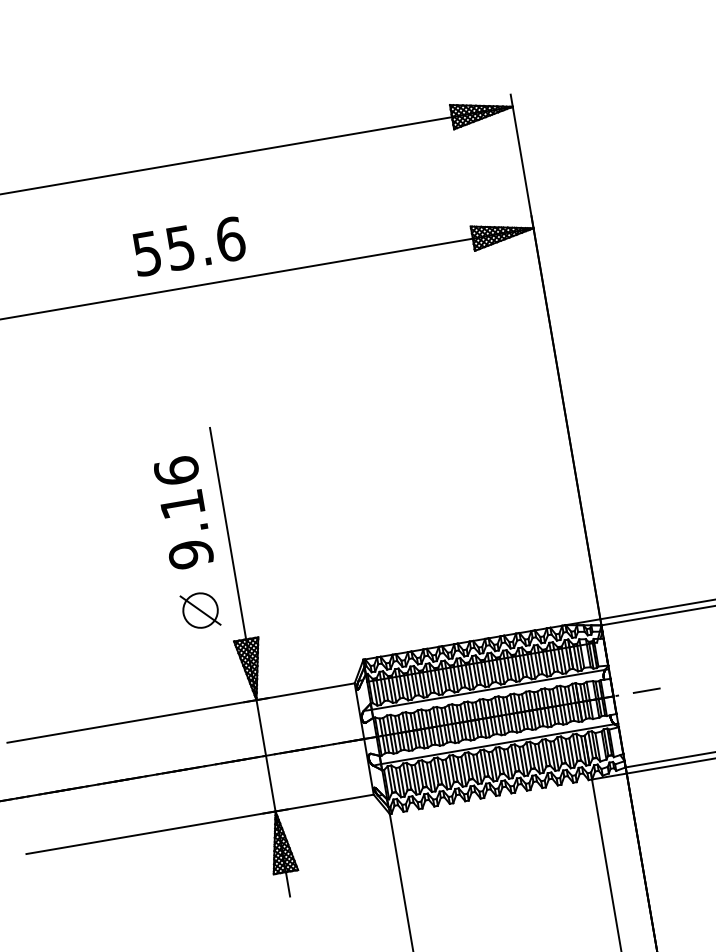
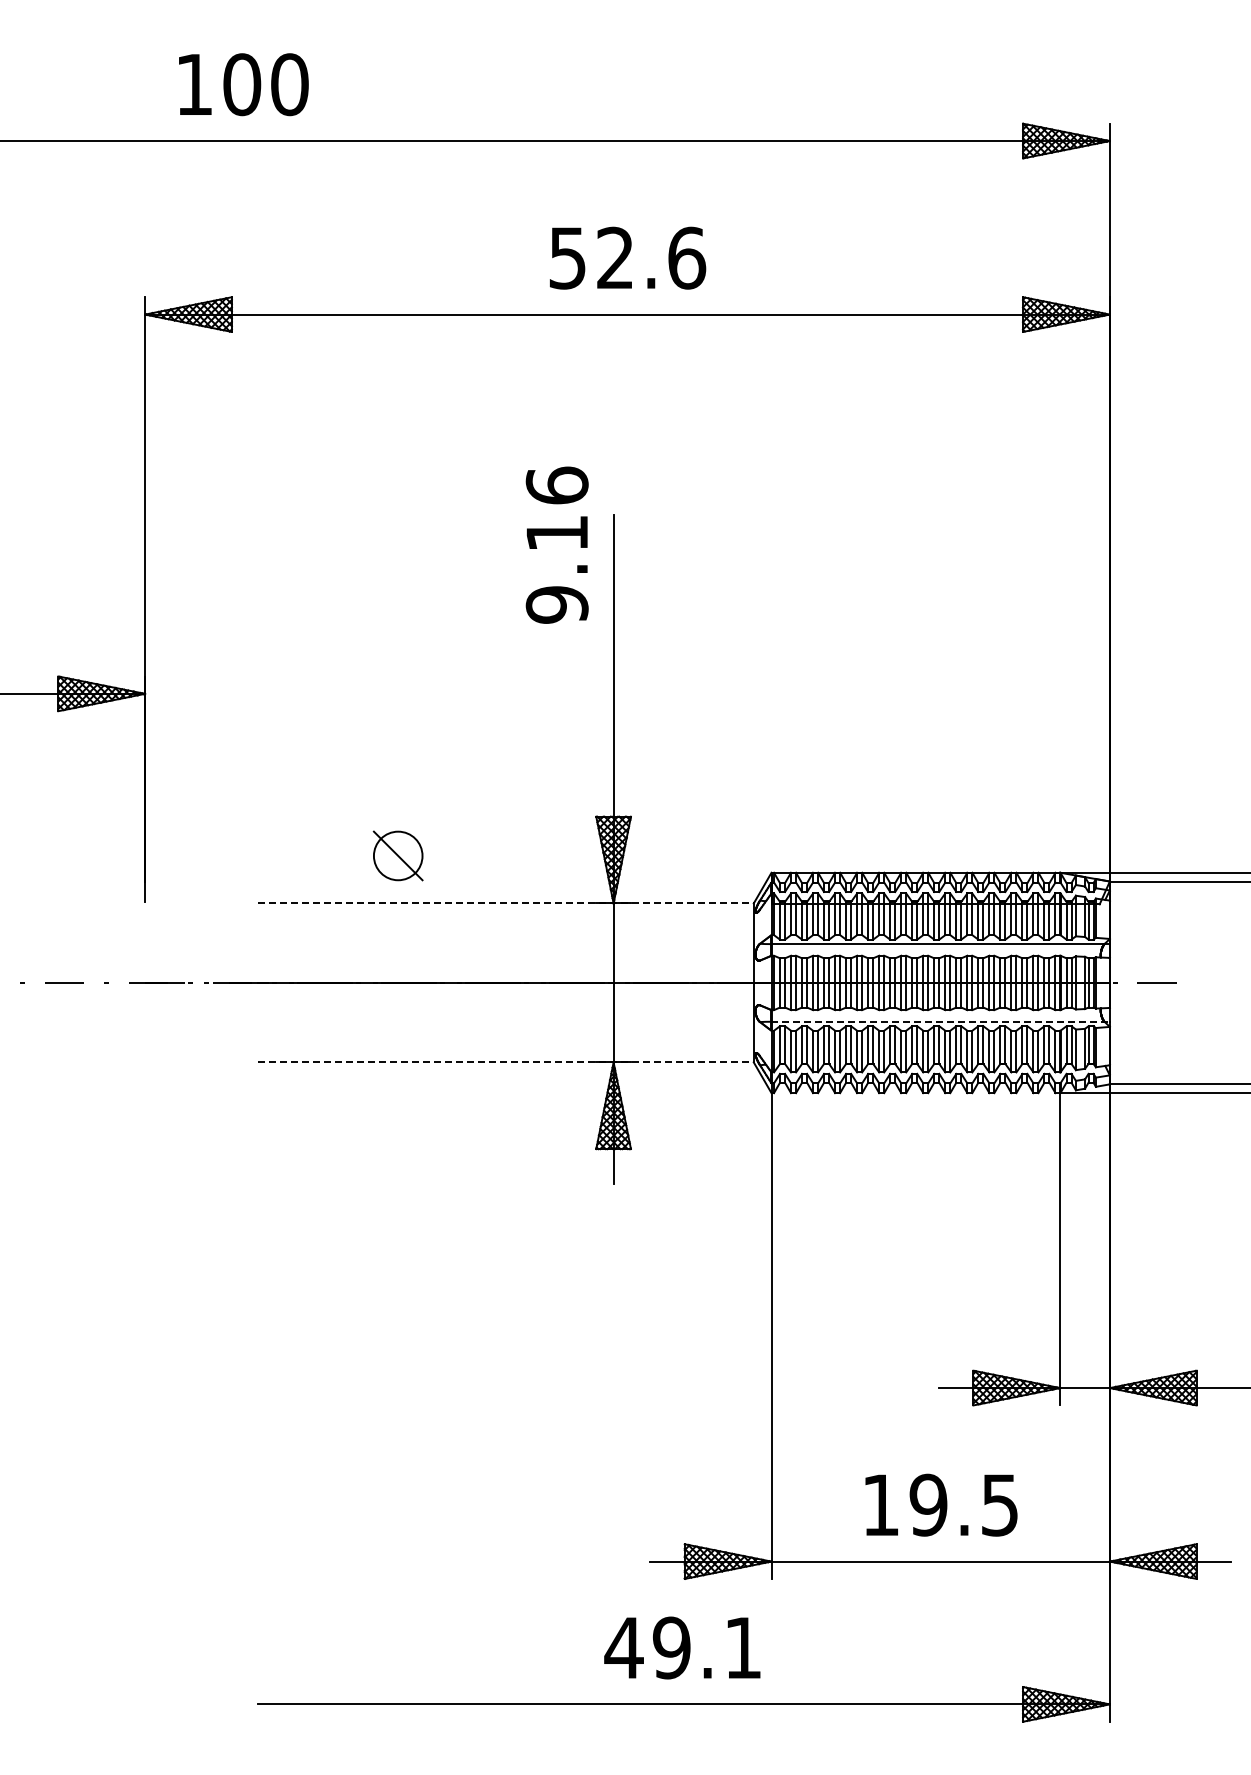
text: (179, 247) -> (614, 257), 55.6 -> 52.6
text: (183, 512) -> (556, 544), moved
part: (200, 610) -> (397, 855), moved
line: (180, 713) -> (505, 903), solid -> dashed
line: (499, 743) -> (940, 1021), solid -> dashed
line: (199, 824) -> (505, 1062), solid -> dashed

